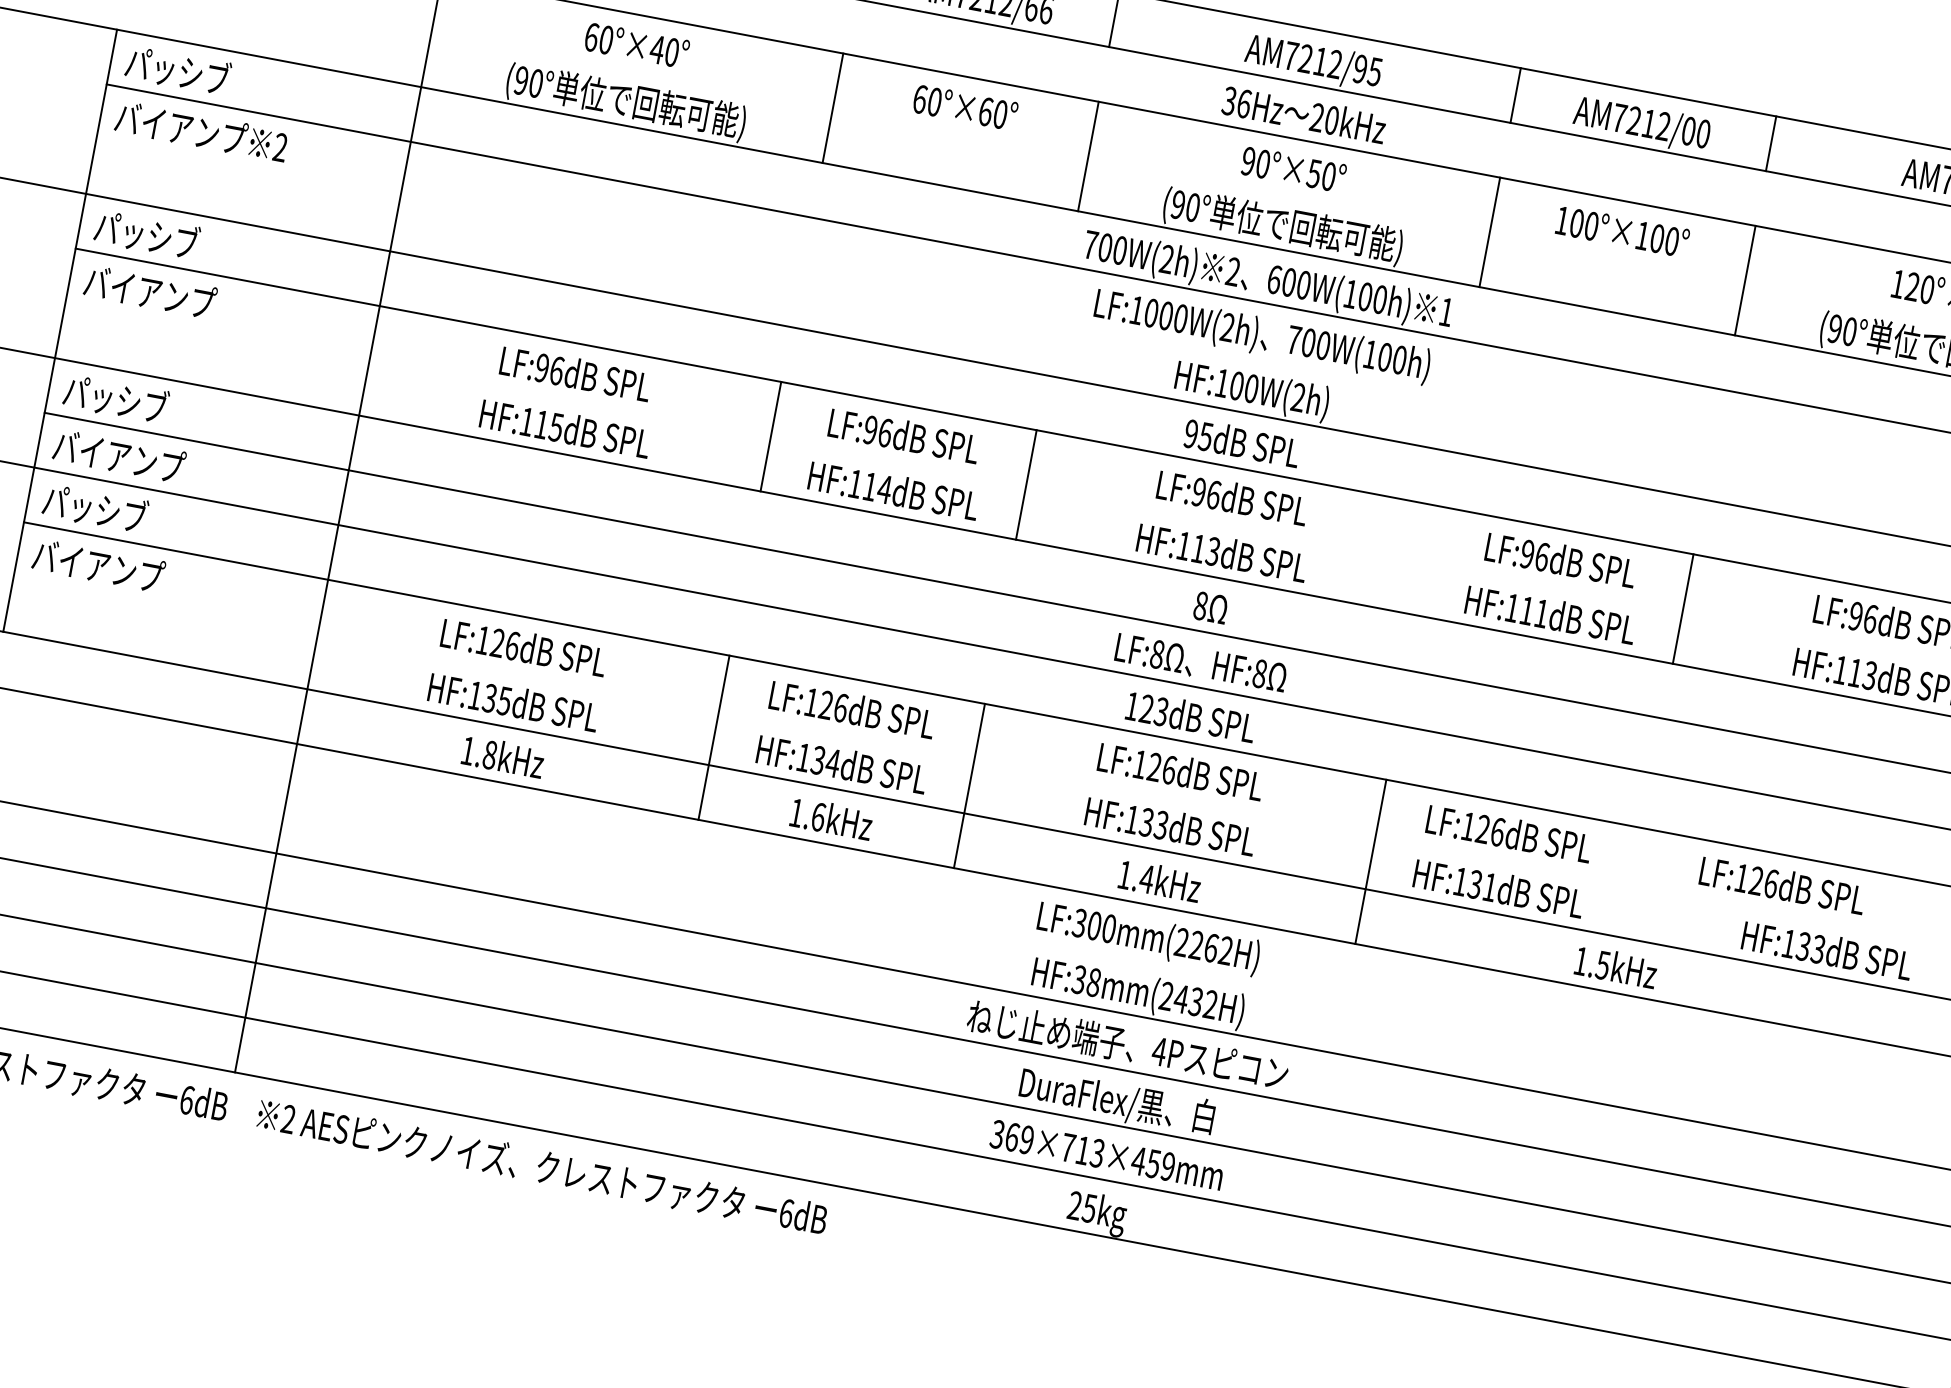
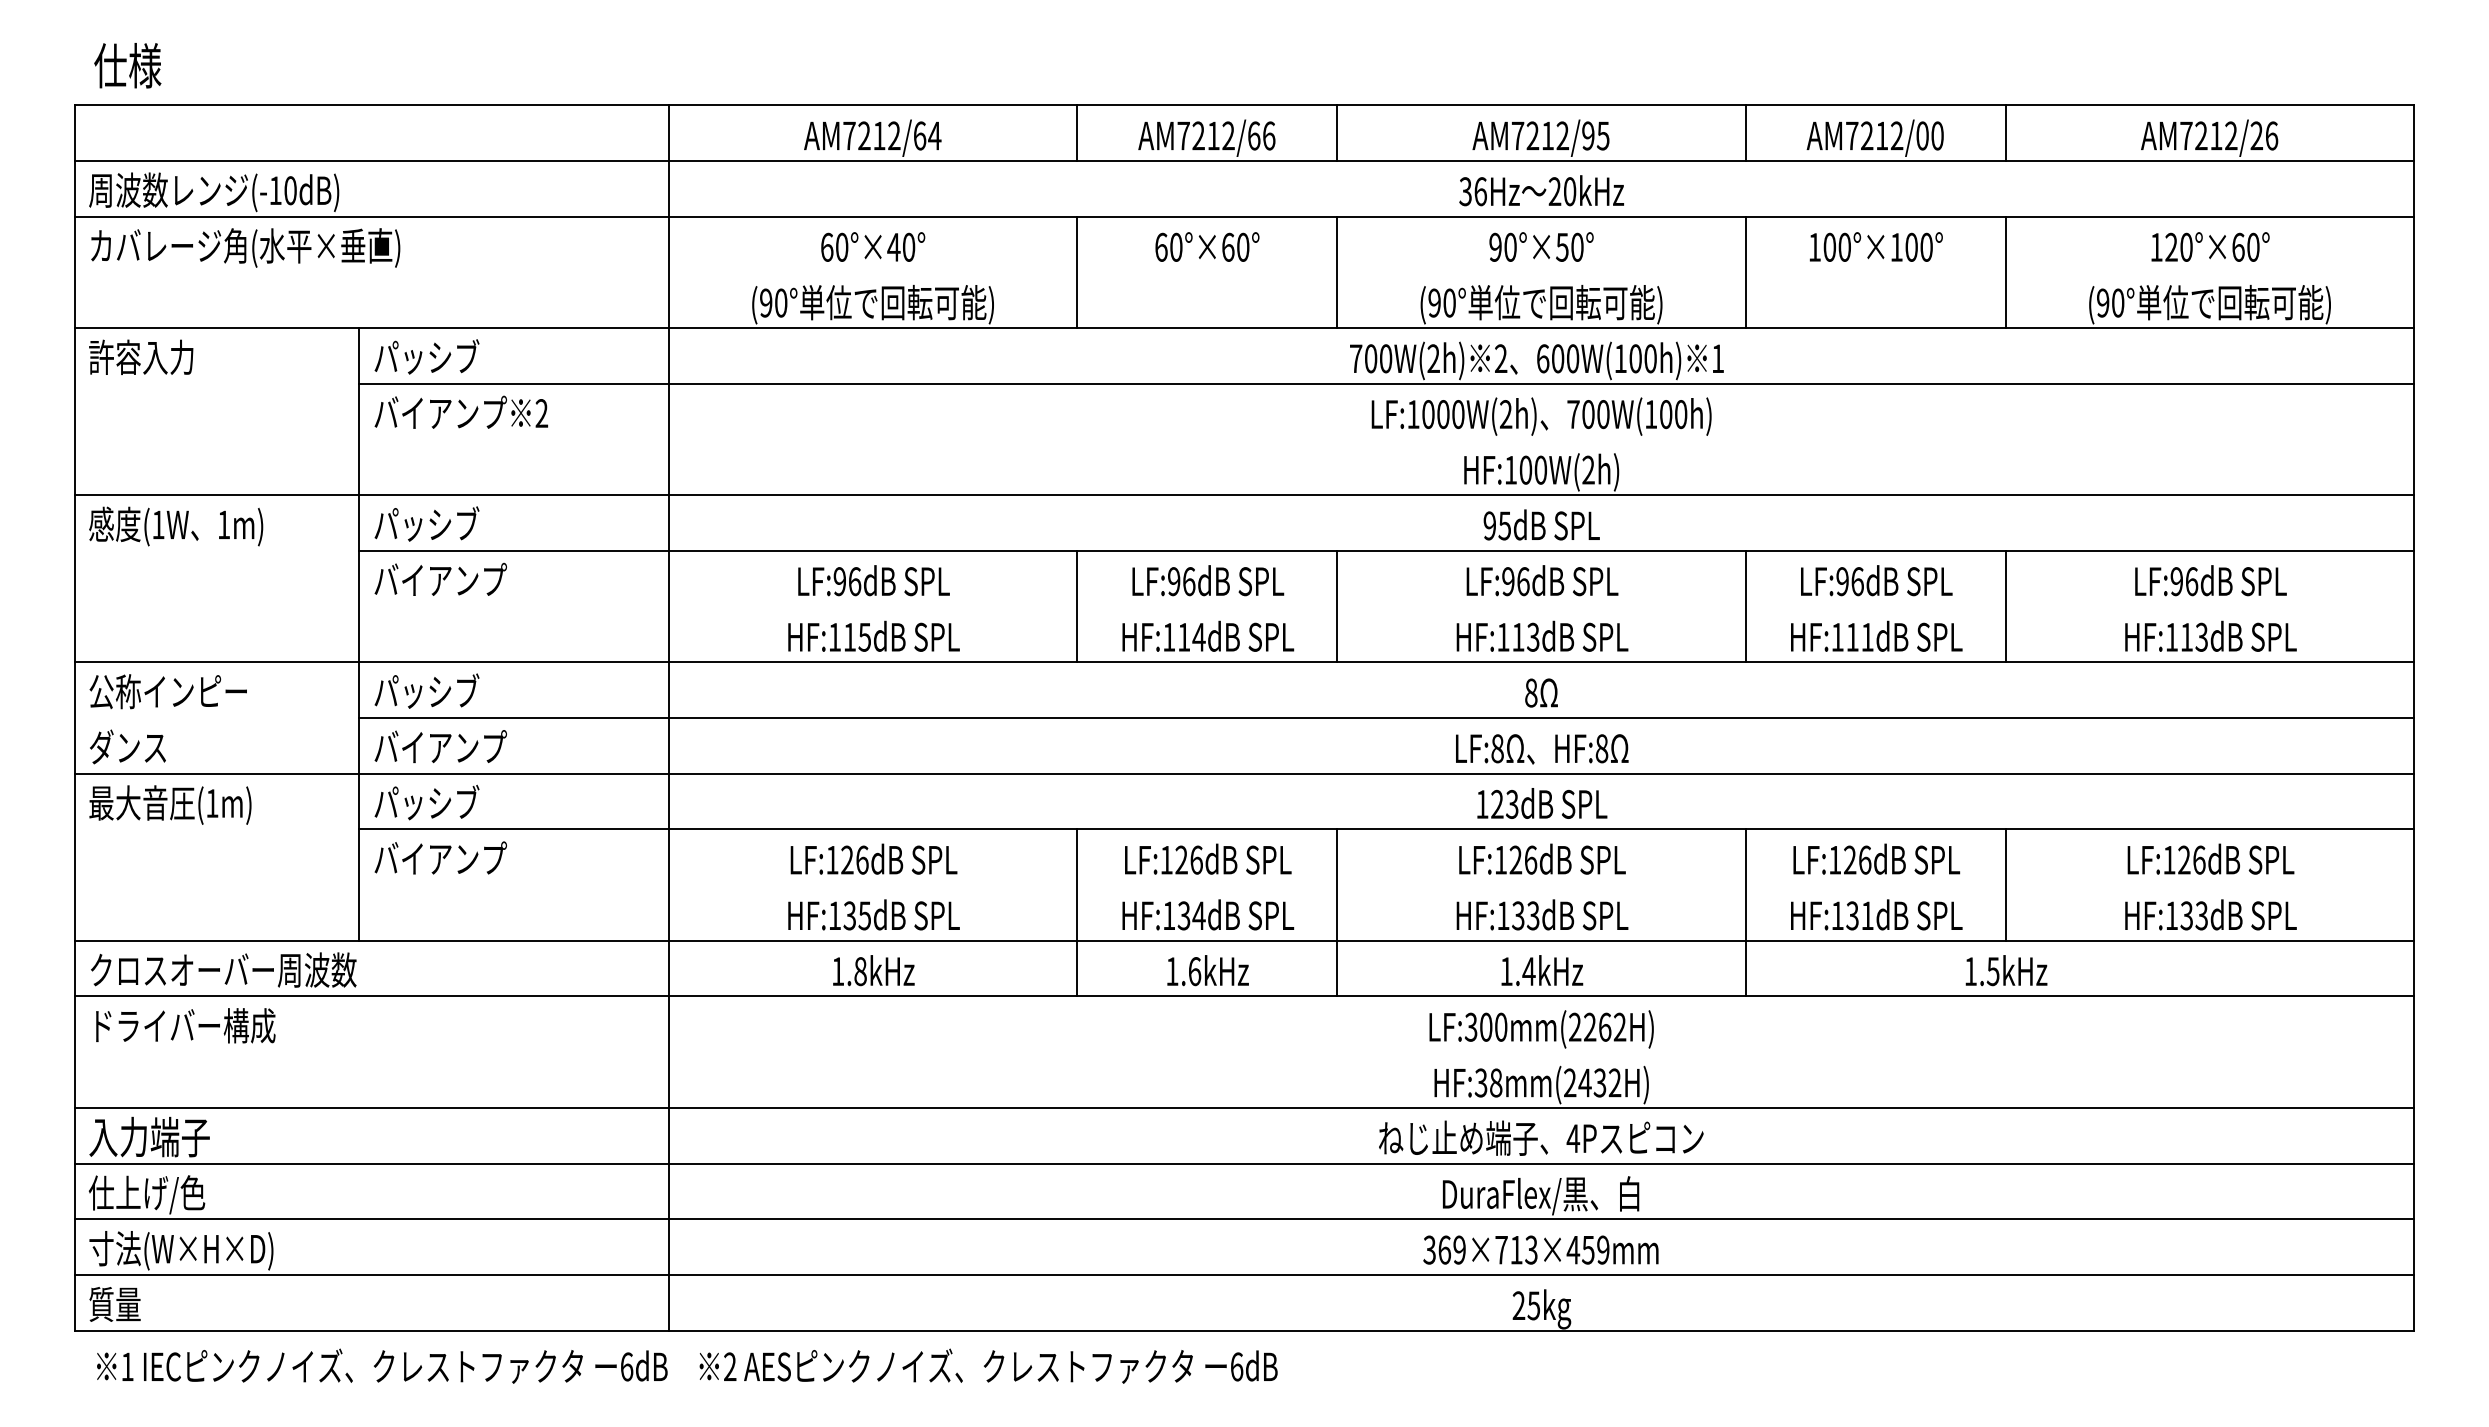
line: (1427, 560) -> (1745, 606), added
line: (1631, 882) -> (2005, 884), added
text: (1782, 884) -> (2210, 858), moved

